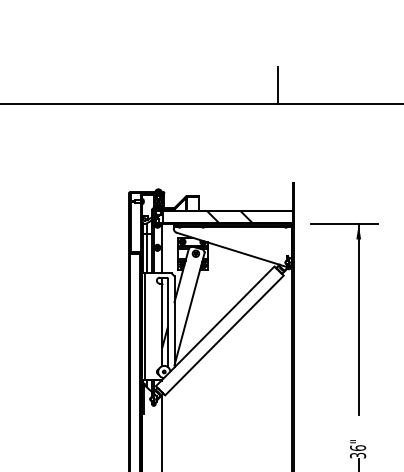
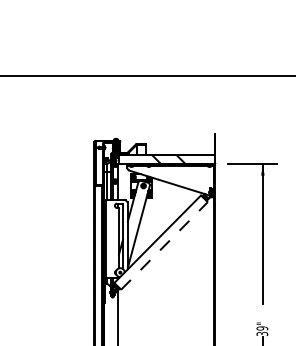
line: (277, 85) -> (203, 62), removed
line: (224, 334) -> (164, 245), solid -> dashed
text: (358, 448) -> (262, 328), 36" -> 39"

